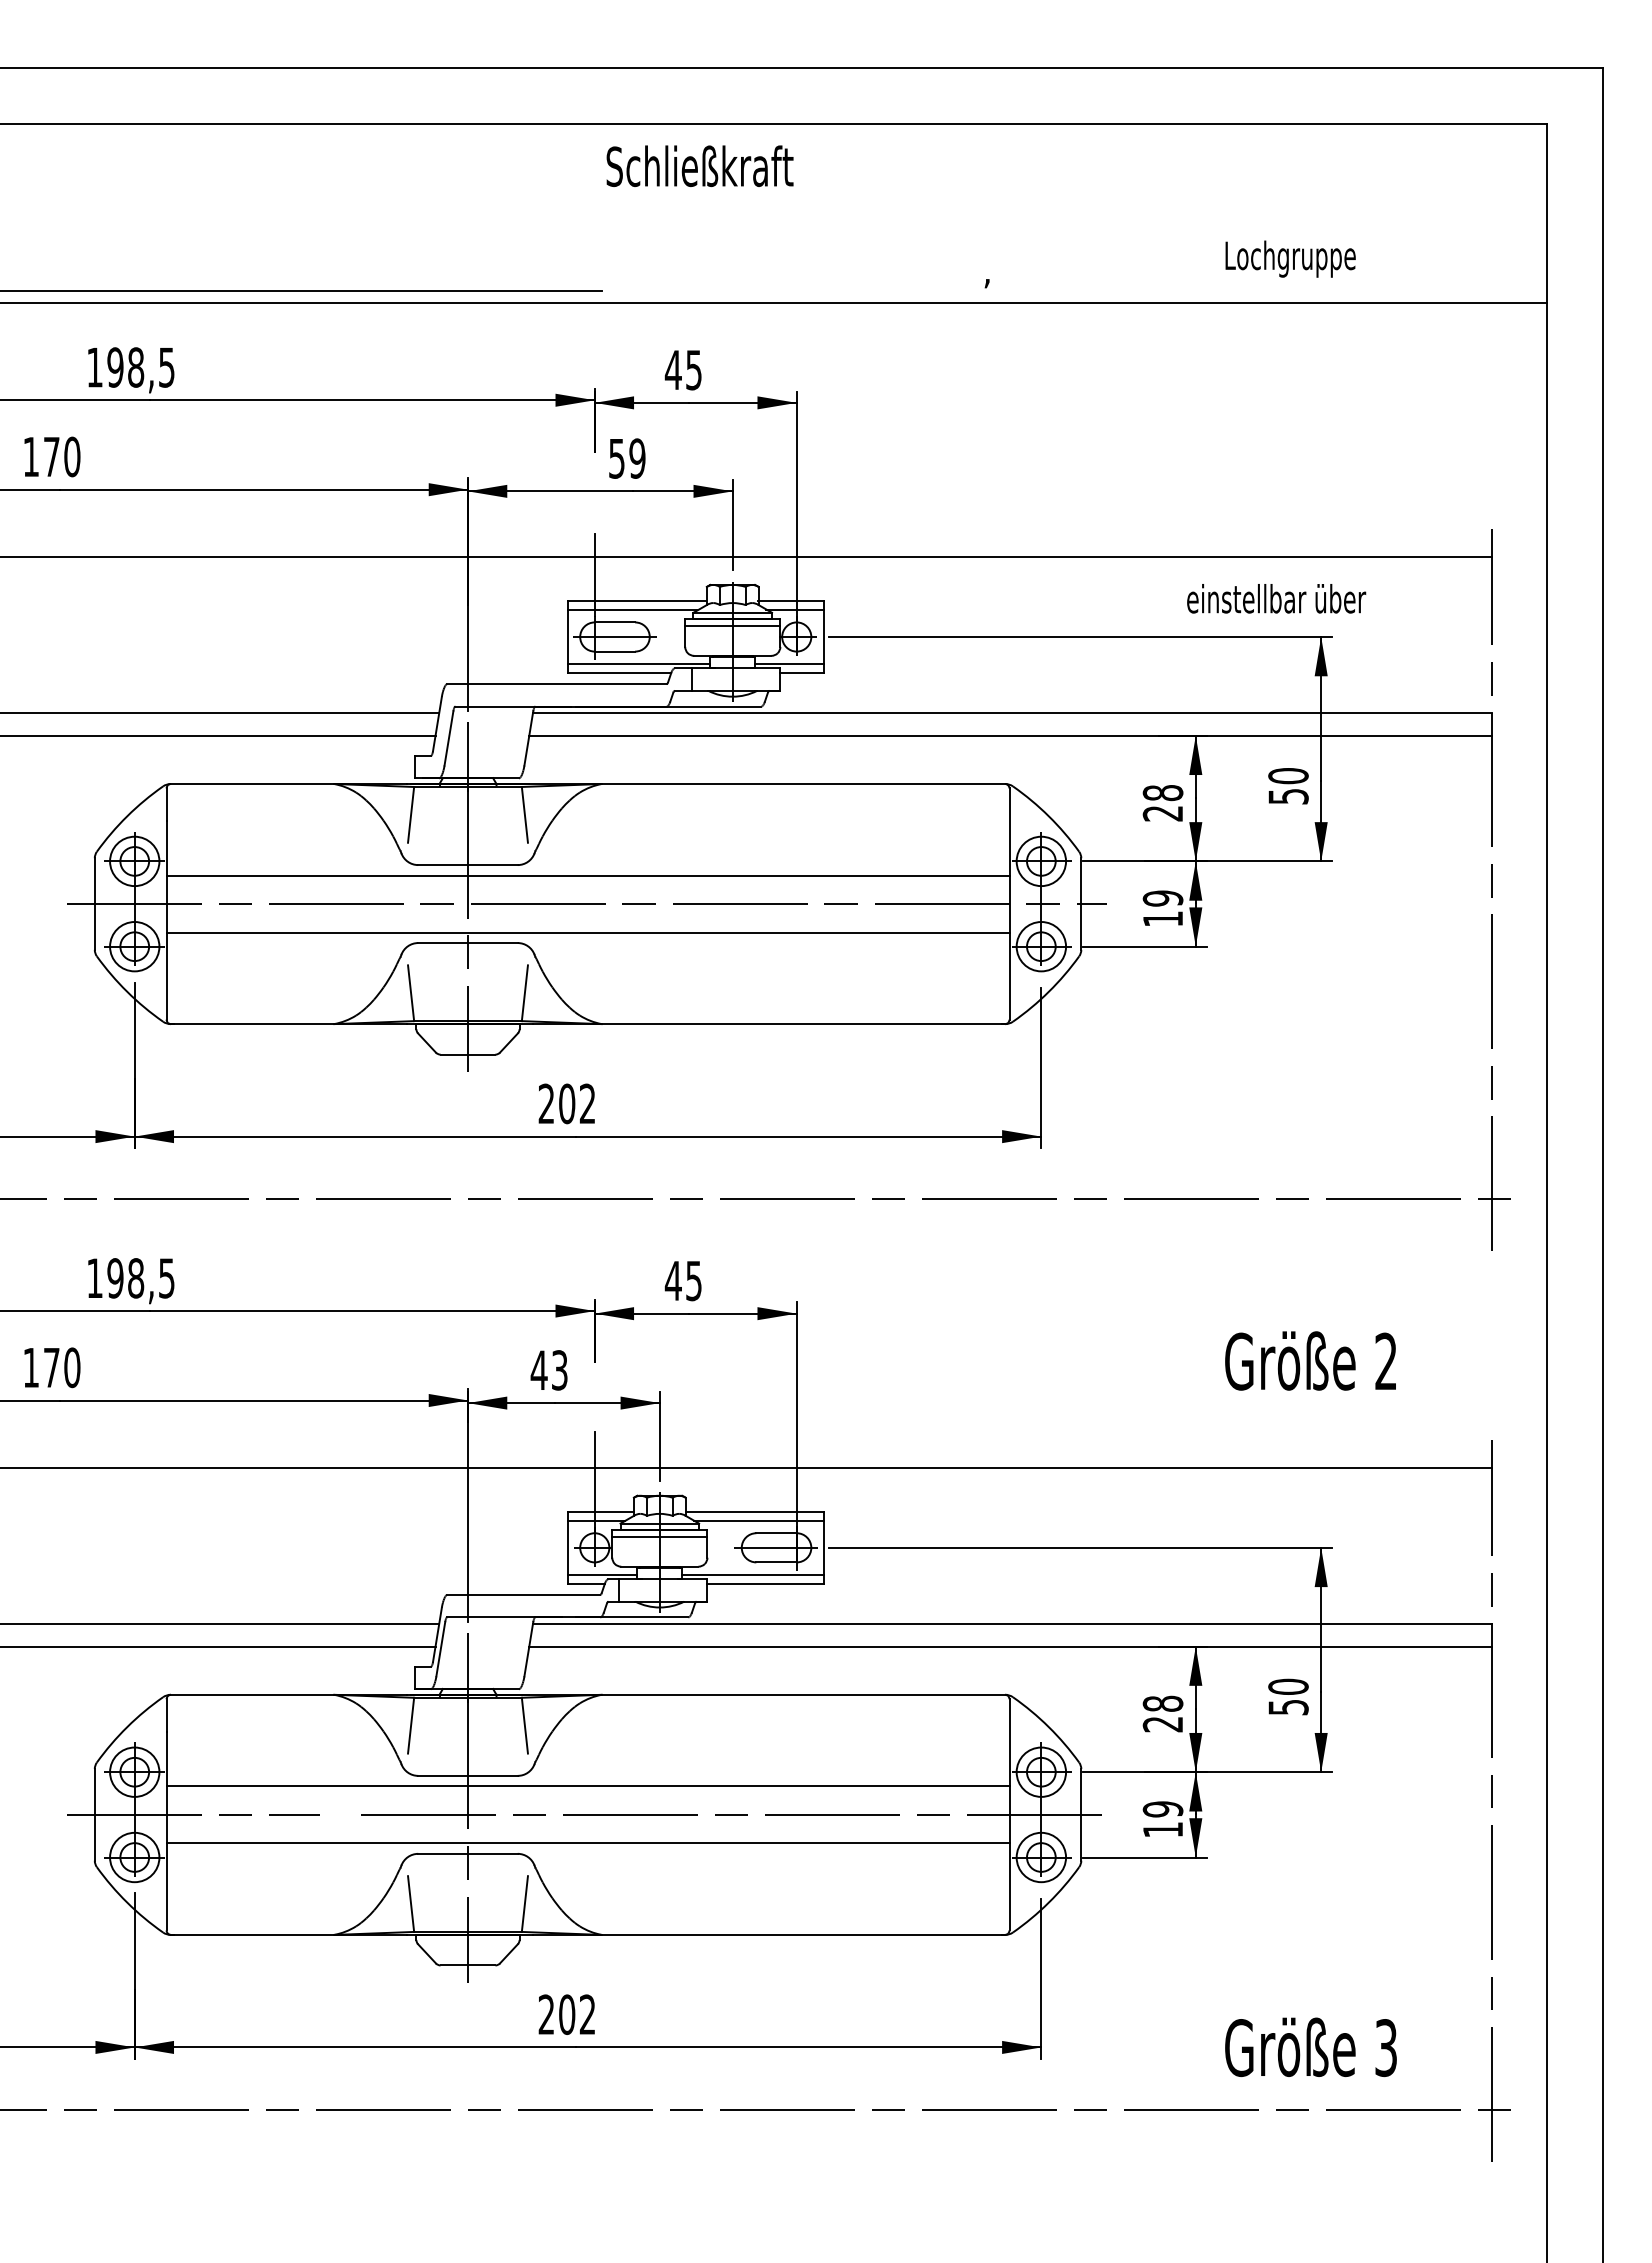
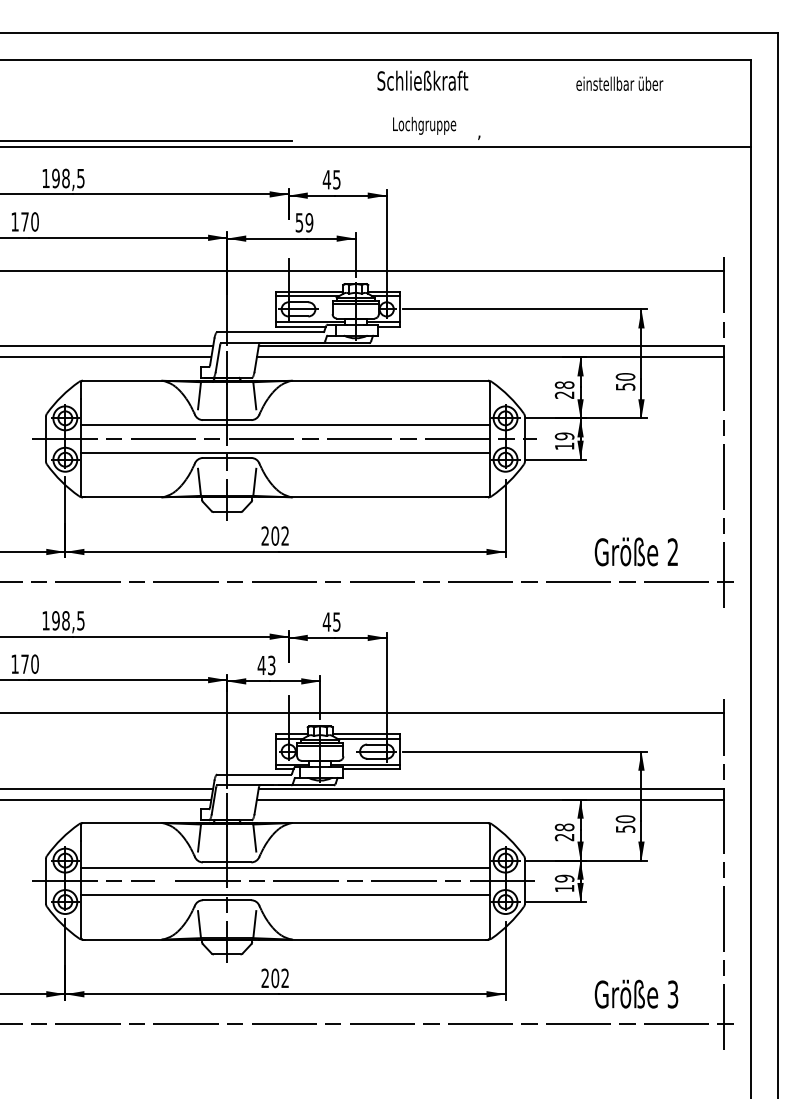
text: (699, 165) -> (422, 80), moved
text: (1290, 258) -> (424, 125), moved
text: (1275, 598) -> (619, 83), moved
text: (1308, 1360) -> (635, 551), moved

